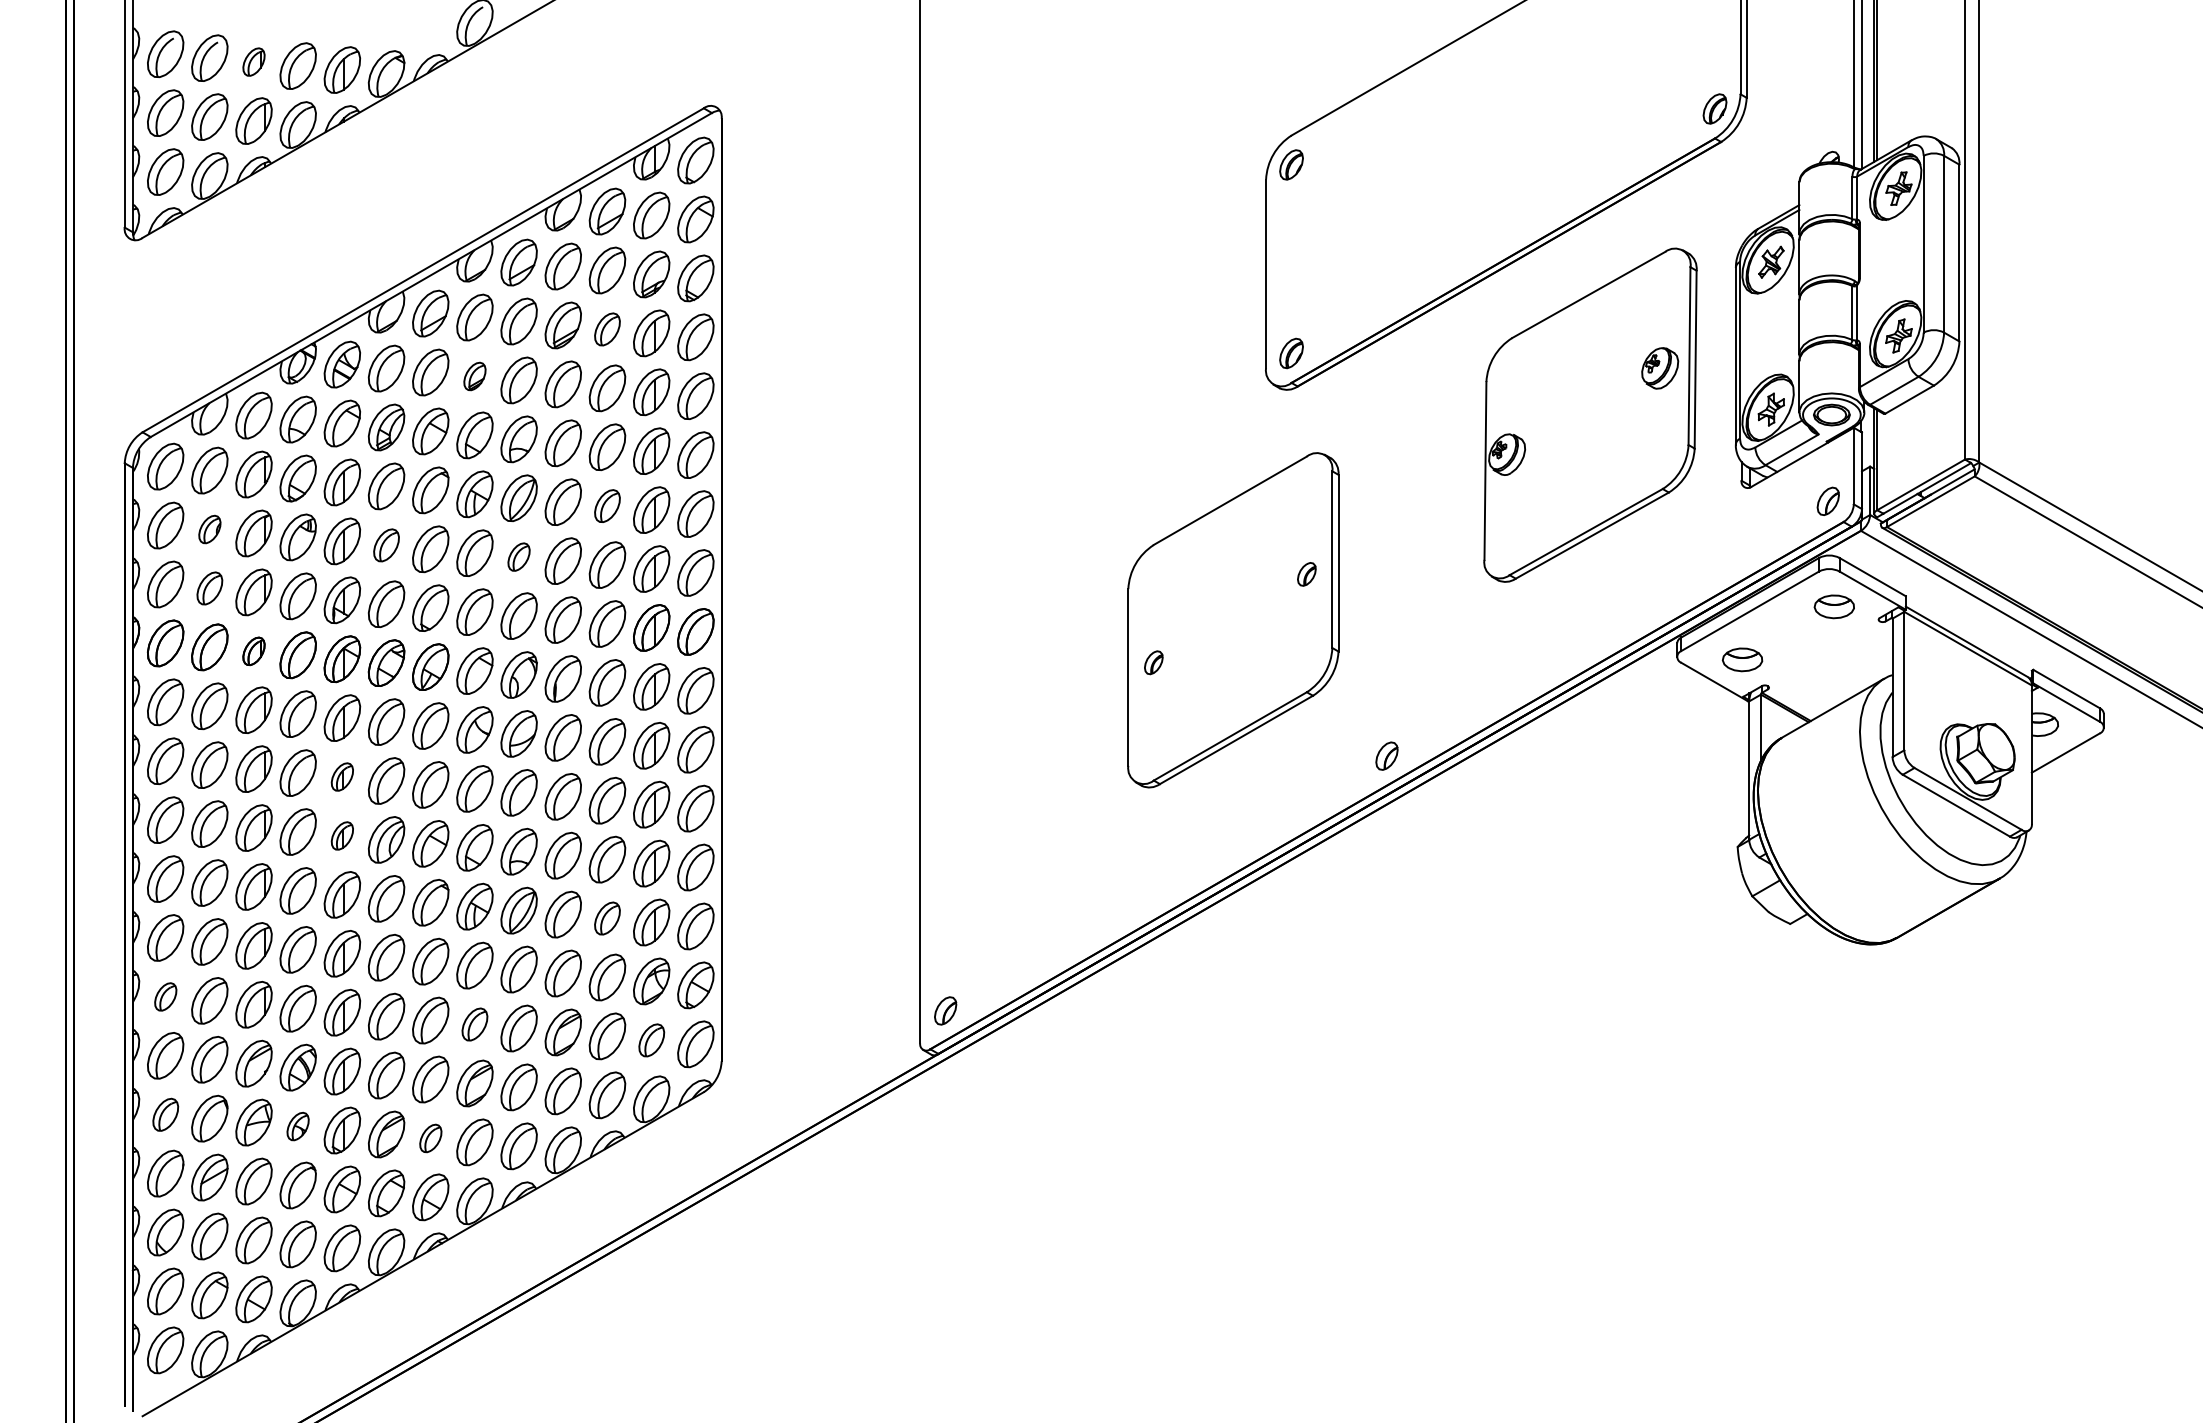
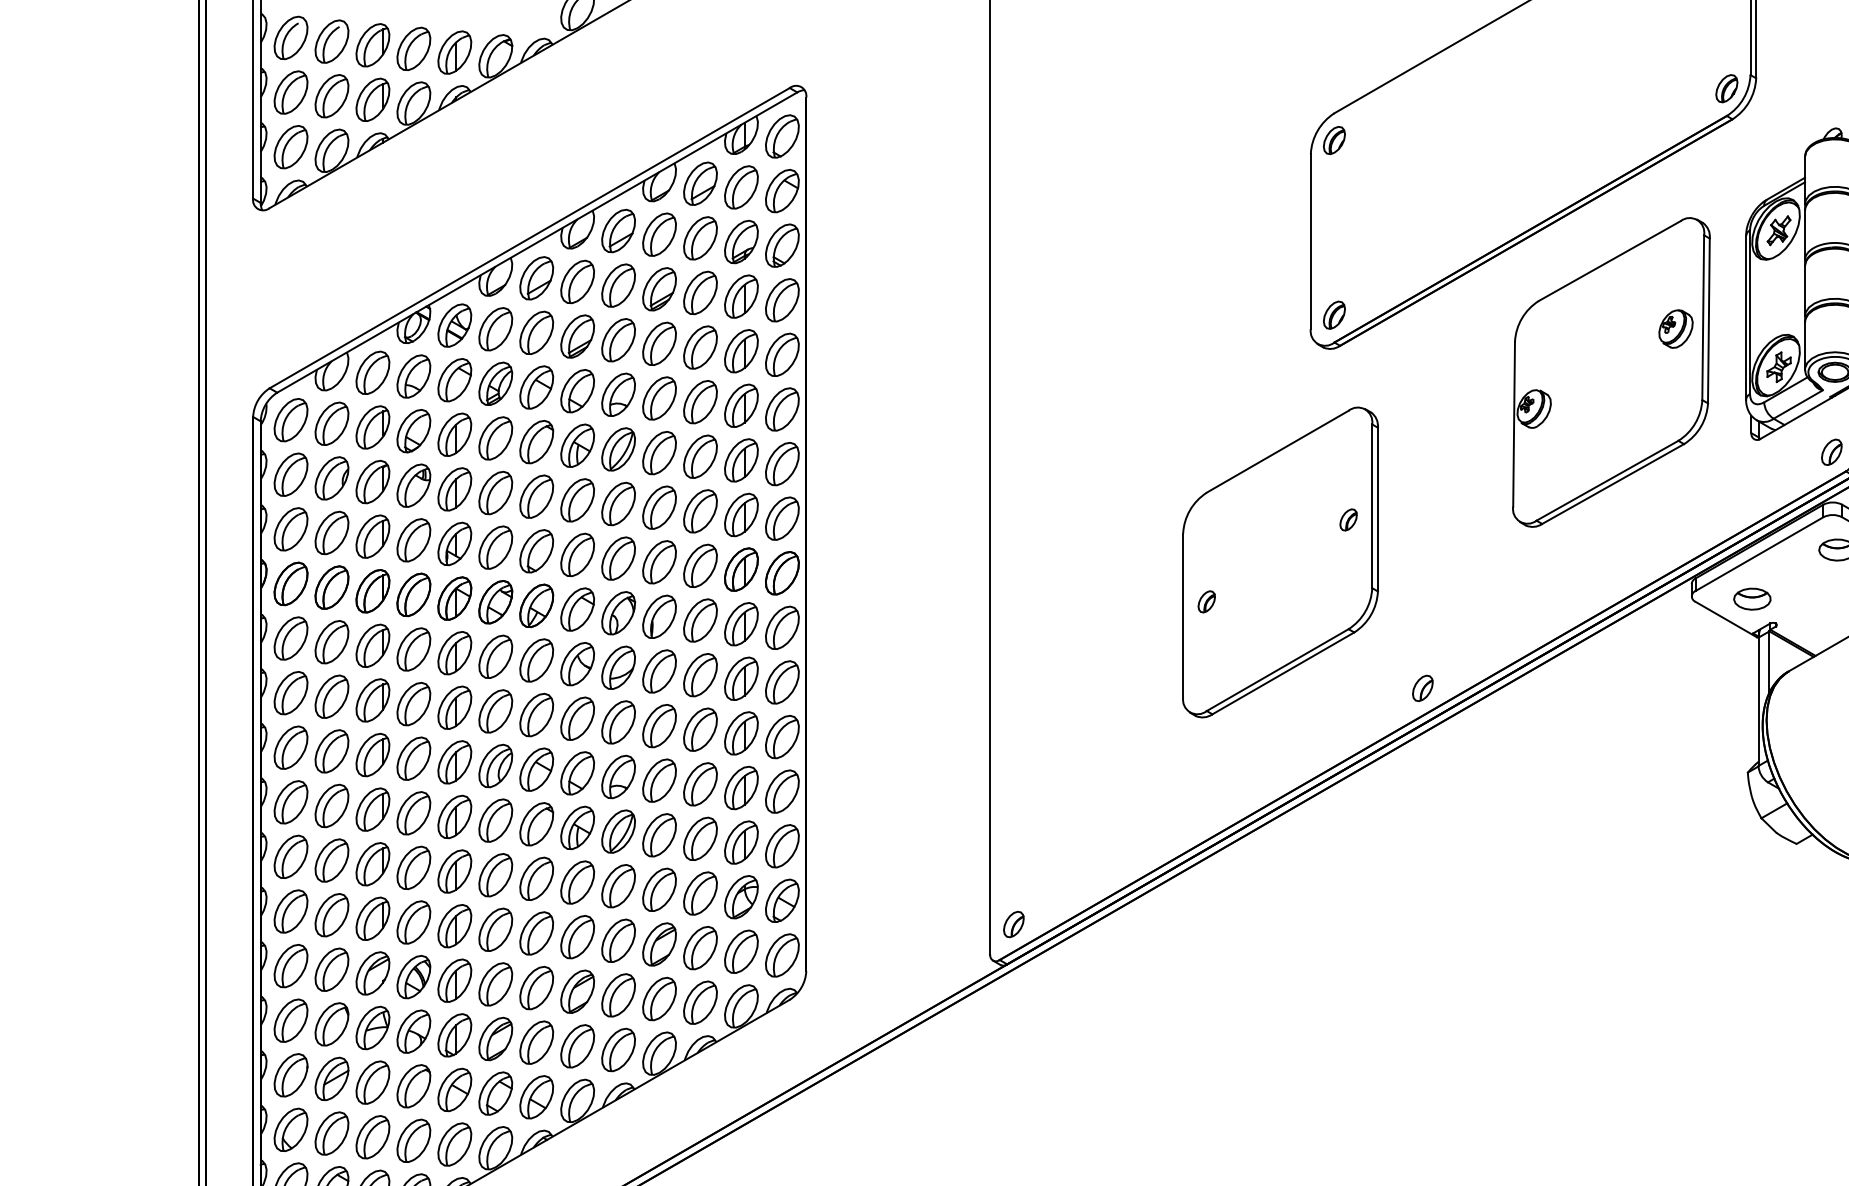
part: (253, 61) -> (372, 44), size x1.67
part: (607, 329) -> (700, 293), size x1.43
part: (474, 376) -> (577, 336), size x1.67
part: (607, 505) -> (700, 456), size x1.43
part: (209, 529) -> (331, 478), size x1.67
part: (386, 545) -> (495, 493), size x1.43
part: (518, 556) -> (618, 503), size x1.67
part: (209, 588) -> (331, 533), size x1.43
part: (253, 651) -> (372, 591), size x1.67
part: (342, 776) -> (454, 707), size x1.67
part: (342, 835) -> (454, 761), size x1.67
part: (607, 918) -> (700, 838), size x1.43
part: (165, 996) -> (290, 911), size x1.67
part: (474, 1024) -> (577, 937), size x1.43
part: (651, 1040) -> (741, 951), size x1.43
part: (165, 1114) -> (290, 1020), size x1.43
part: (297, 1126) -> (413, 1031), size x1.67
part: (430, 1138) -> (536, 1042), size x1.67

